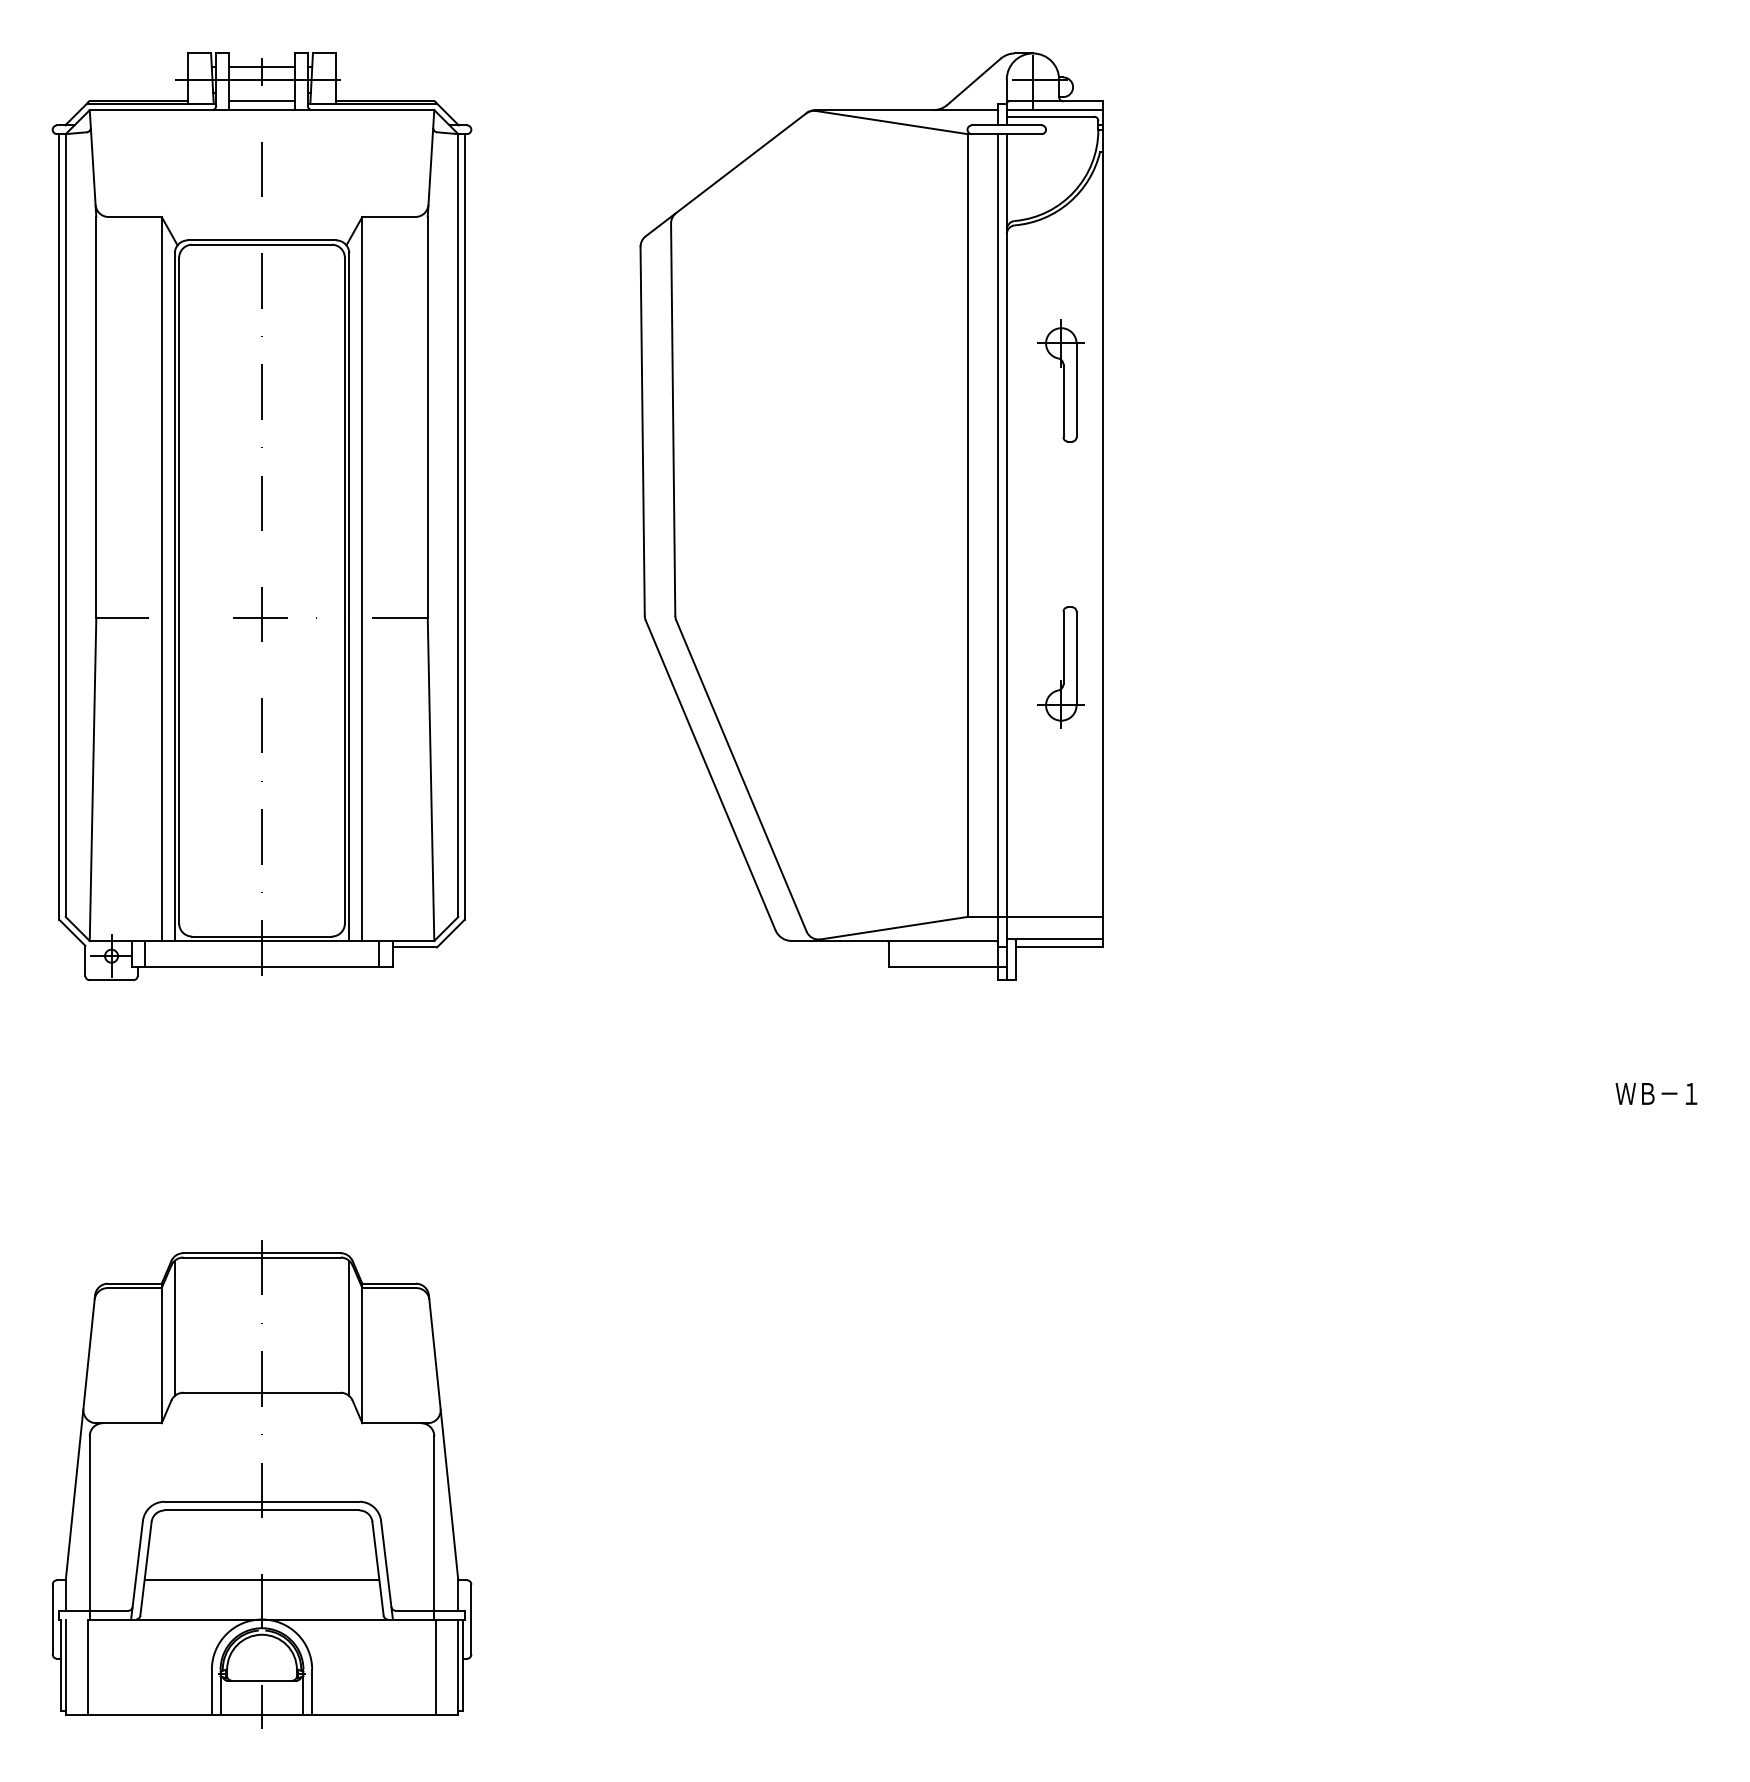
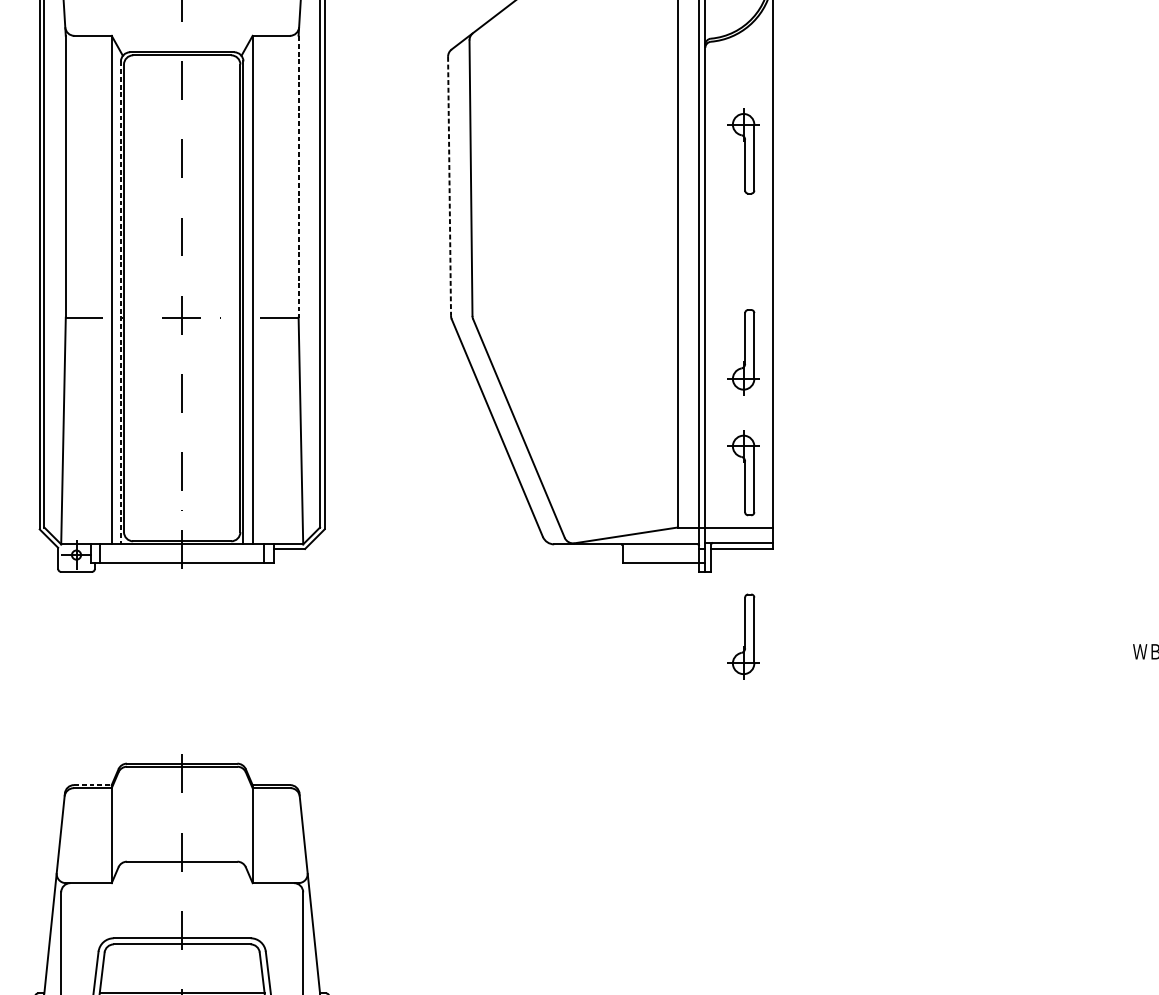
line: (427, 418) -> (298, 177), solid -> dashed
line: (642, 431) -> (449, 186), solid -> dashed
line: (174, 597) -> (120, 303), solid -> dashed
part: (1060, 838) -> (743, 472), added
part: (1060, 1072) -> (743, 636), added
line: (134, 1283) -> (92, 784), solid -> dashed
line: (174, 1328) -> (120, 816), removed
line: (349, 1328) -> (243, 816), removed

